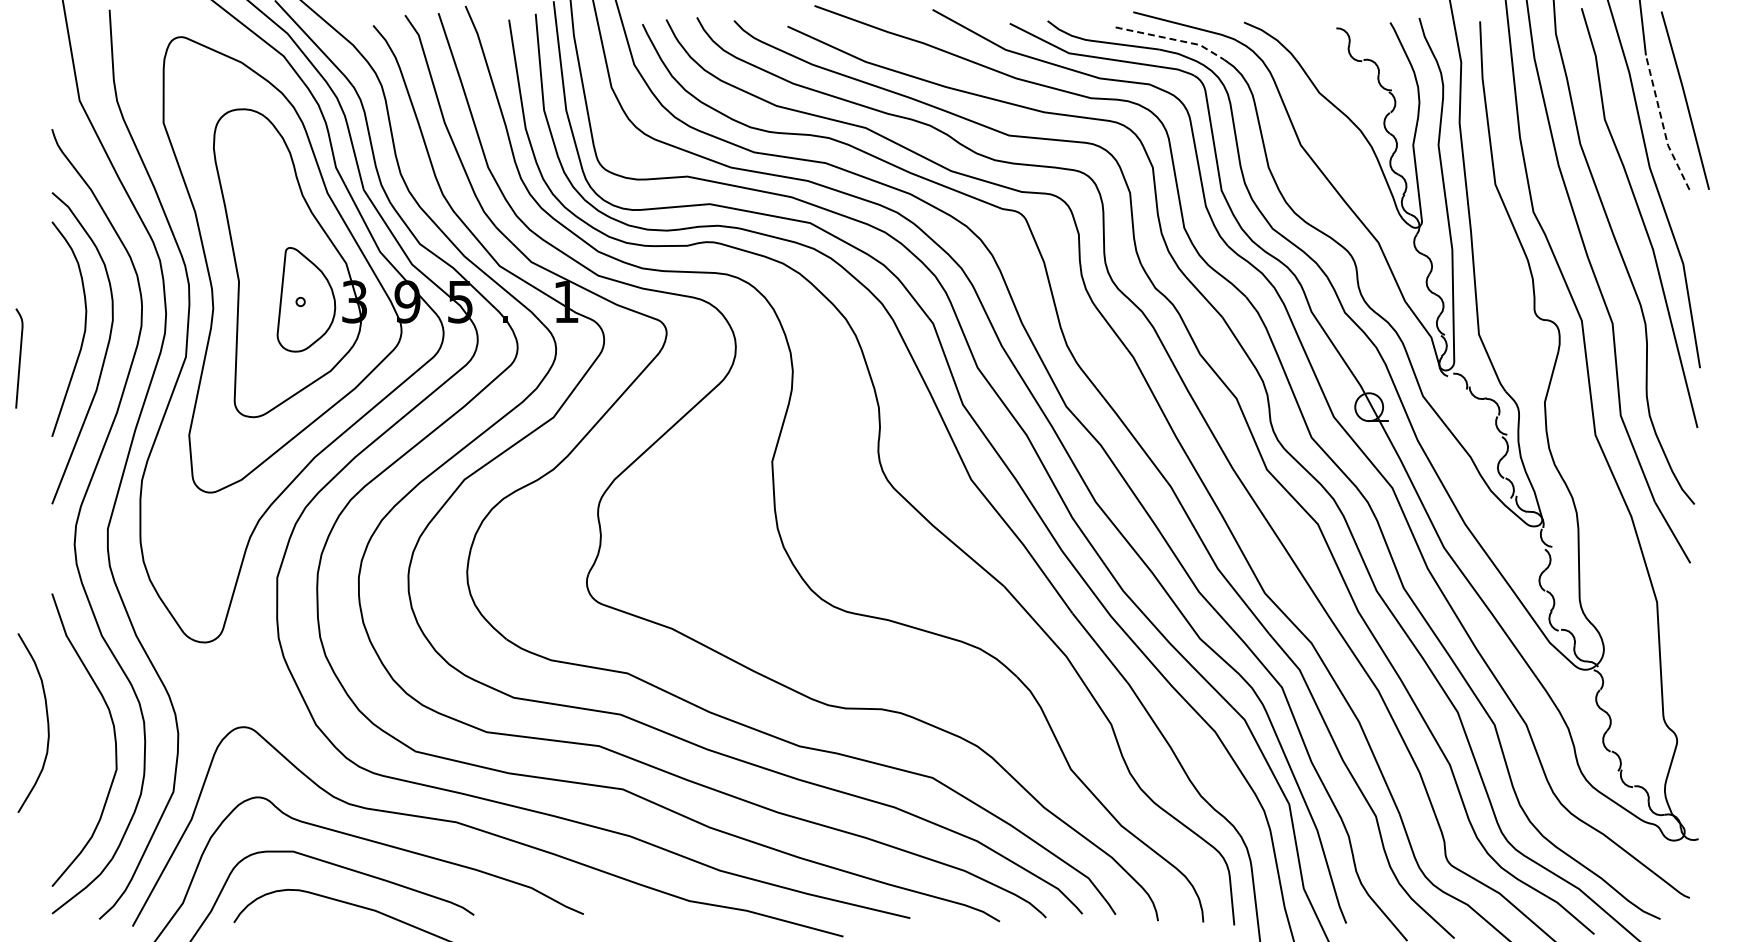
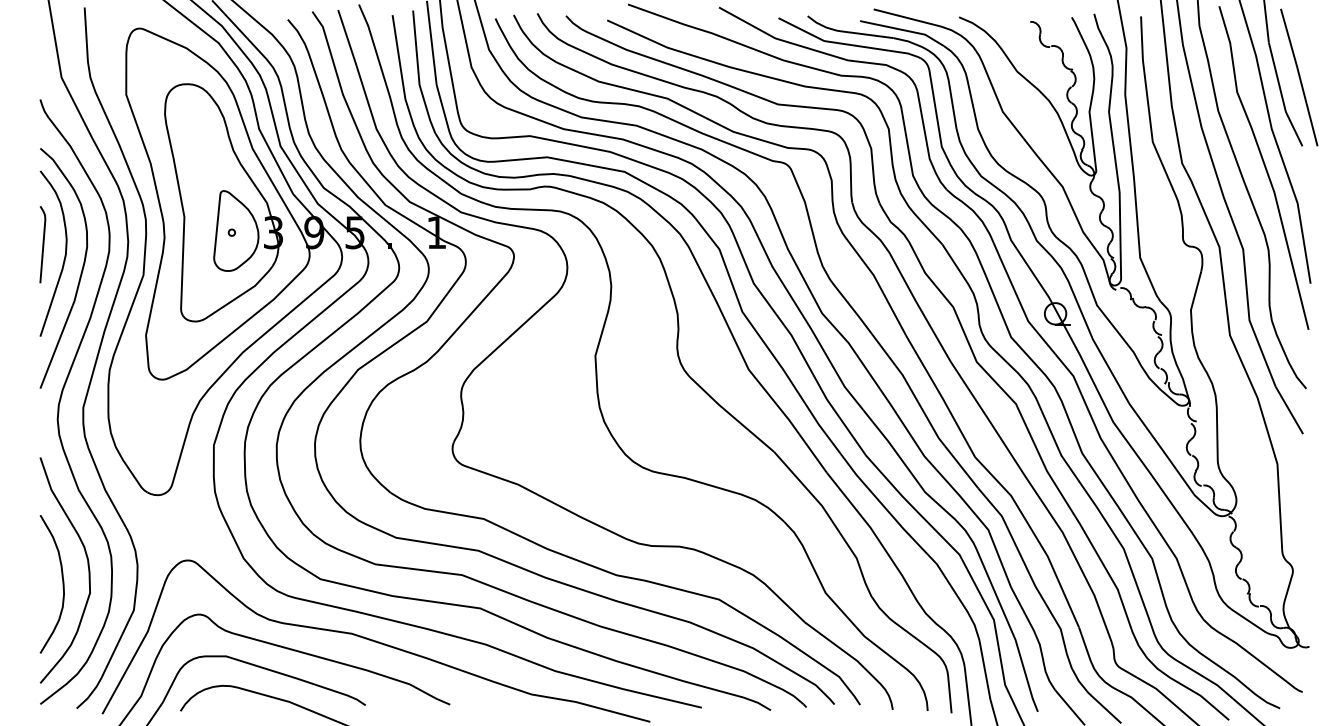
line: (1171, 39) -> (903, 30), dashed -> solid
line: (1663, 125) -> (1282, 96), dashed -> solid
curve: (19, 358) -> (42, 244), moved
curve: (46, 718) -> (62, 580), moved

